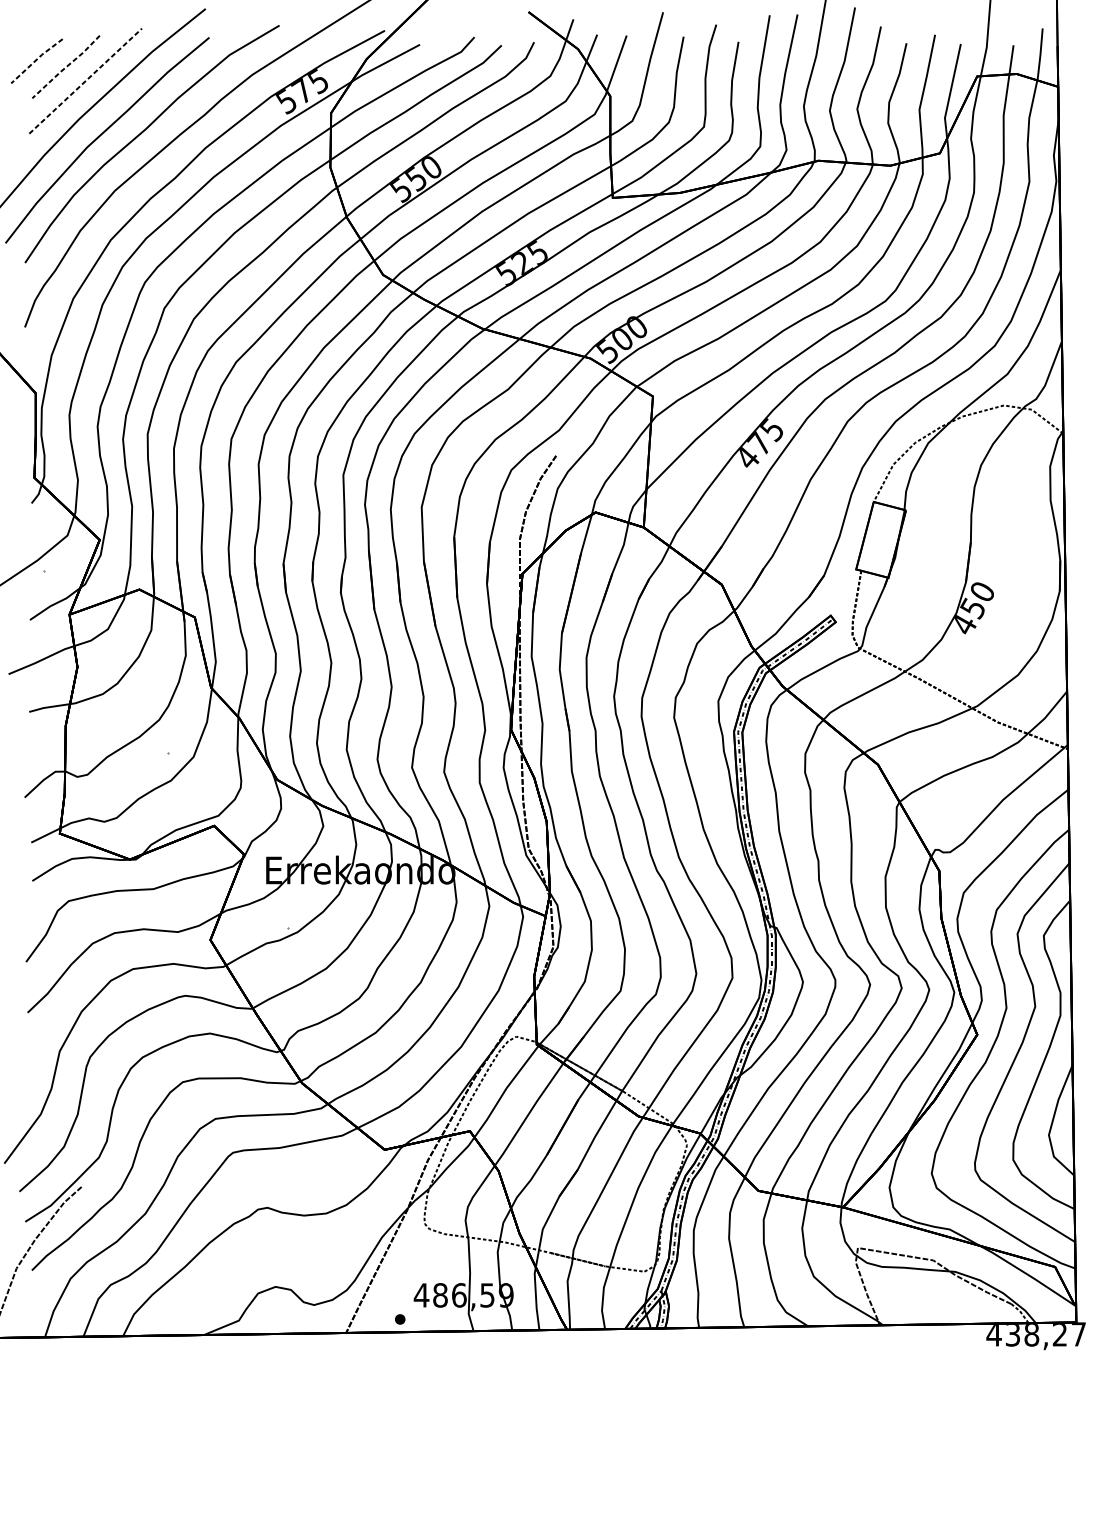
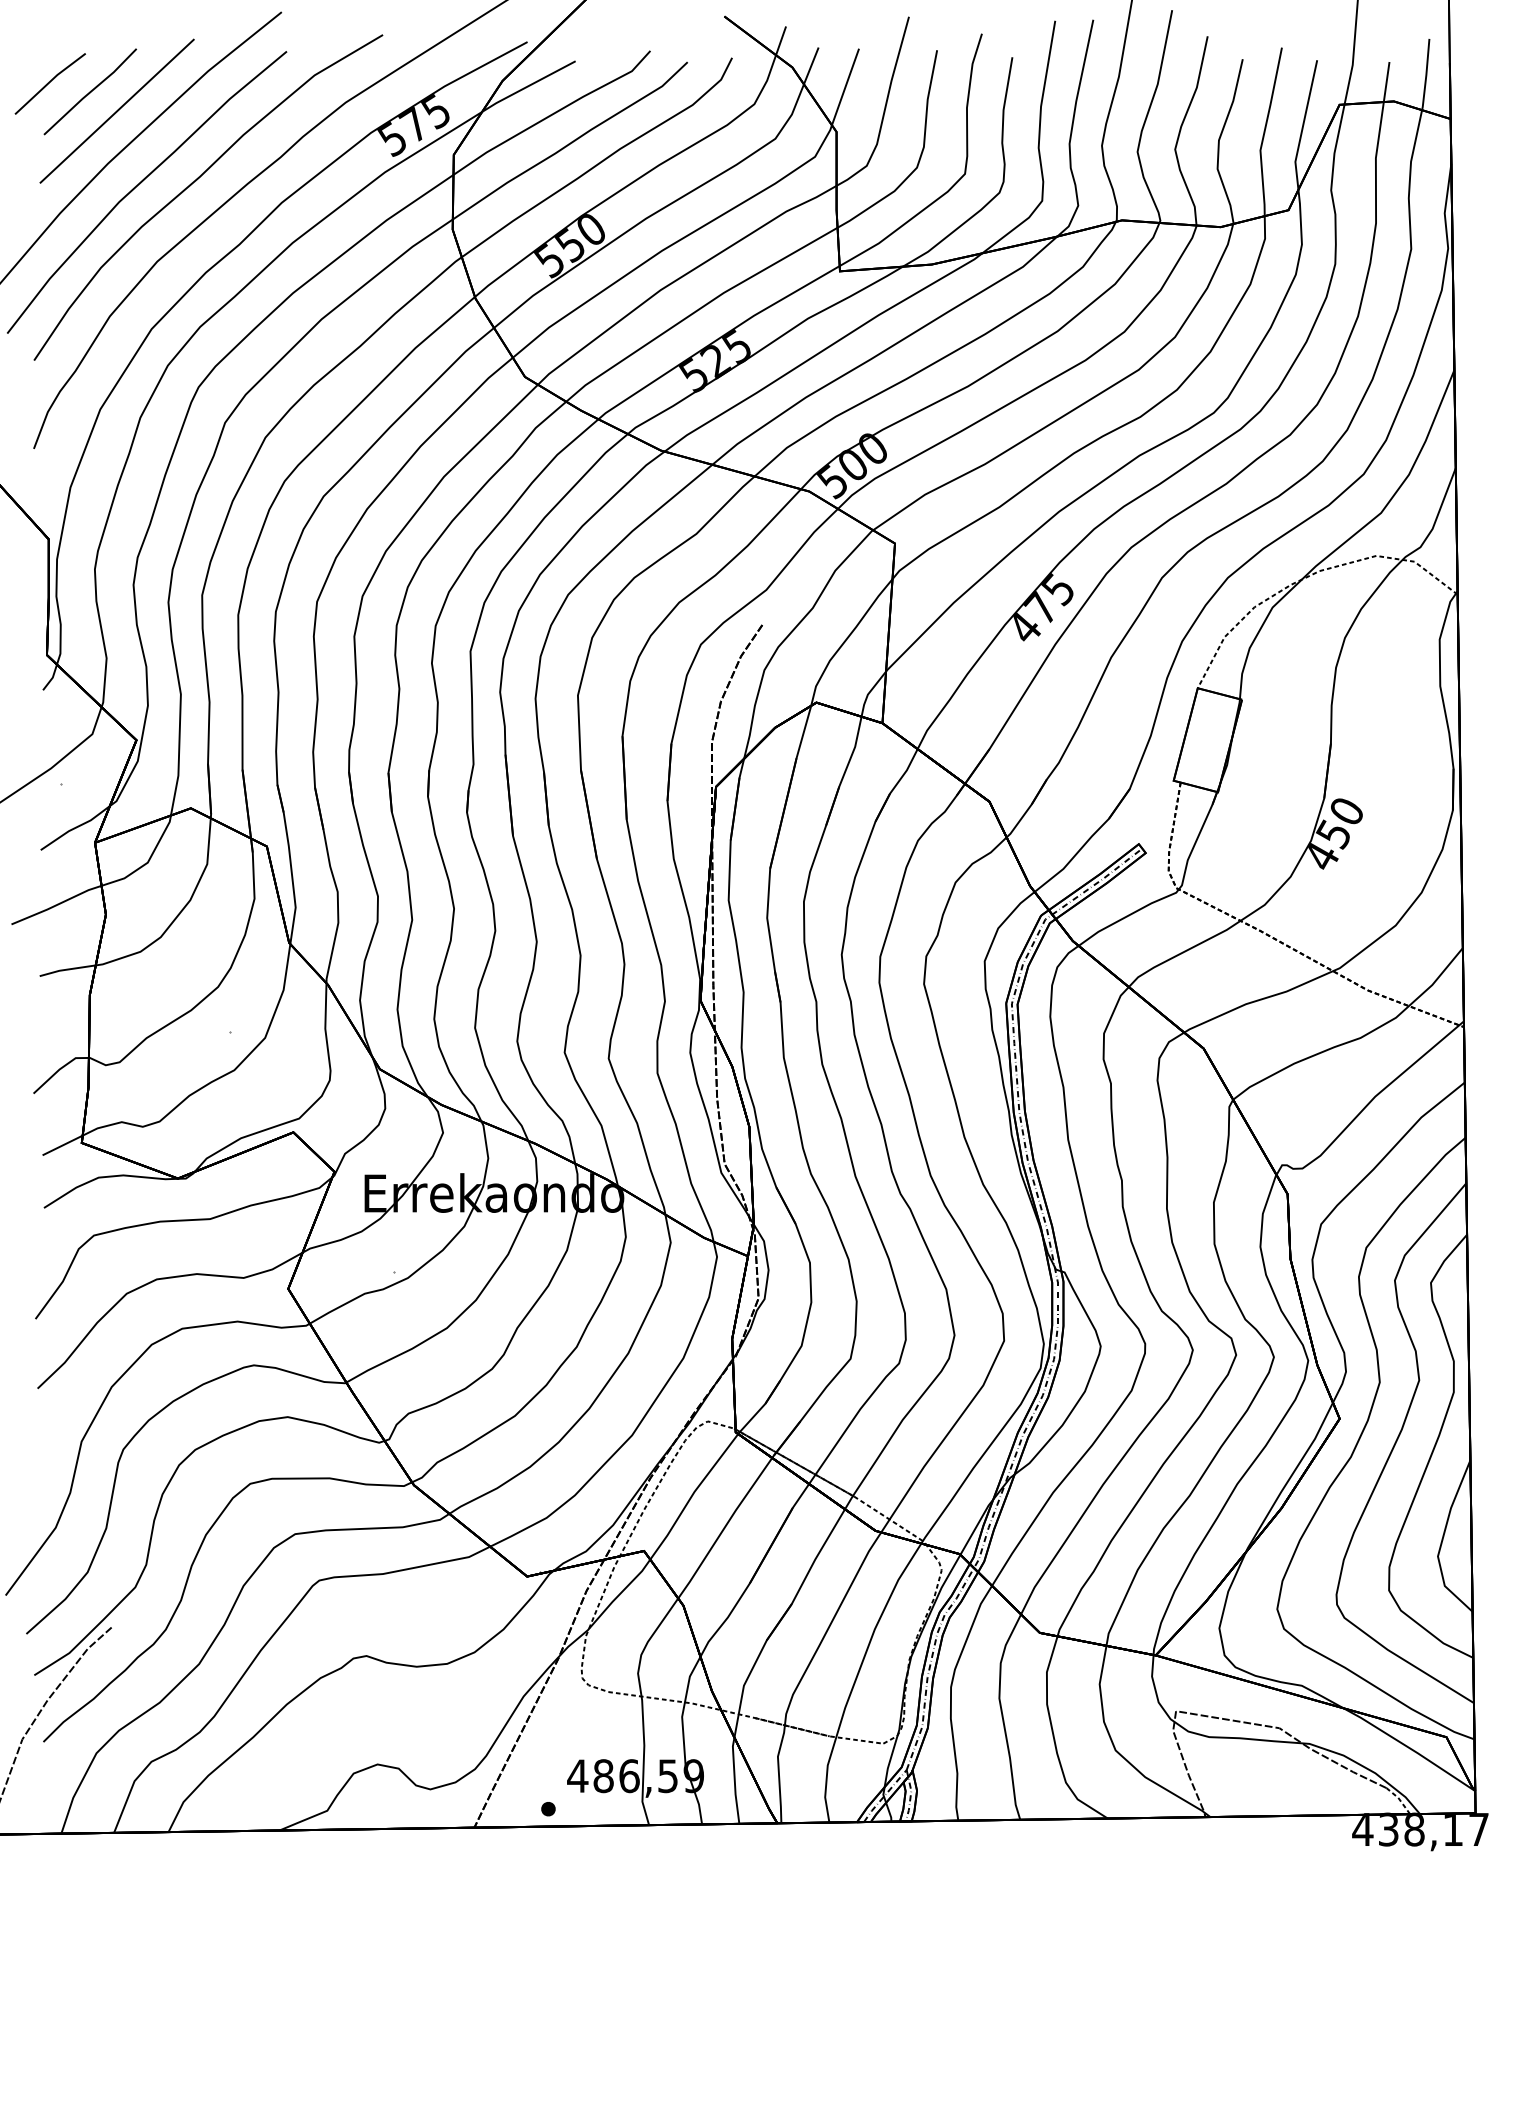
line: (36, 60) -> (49, 82), dashed -> solid
line: (66, 66) -> (90, 91), dashed -> solid
line: (85, 81) -> (117, 111), dashed -> solid
text: (1059, 1335) -> (1452, 1830), 438,27 -> 438,17

